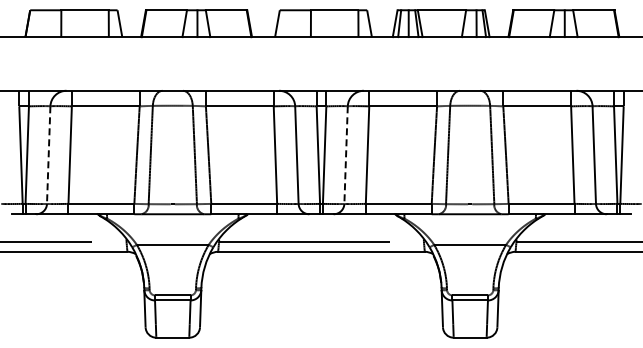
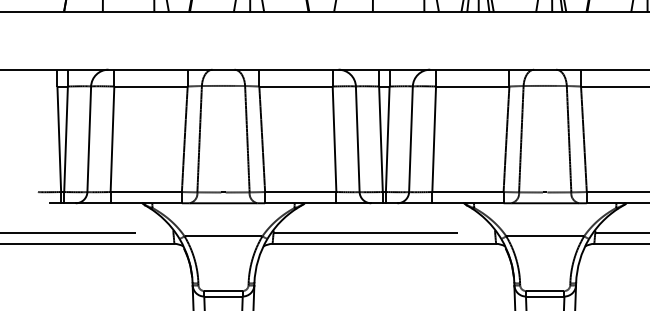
line: (48, 155) -> (89, 139), dashed -> solid
line: (346, 155) -> (411, 139), dashed -> solid

